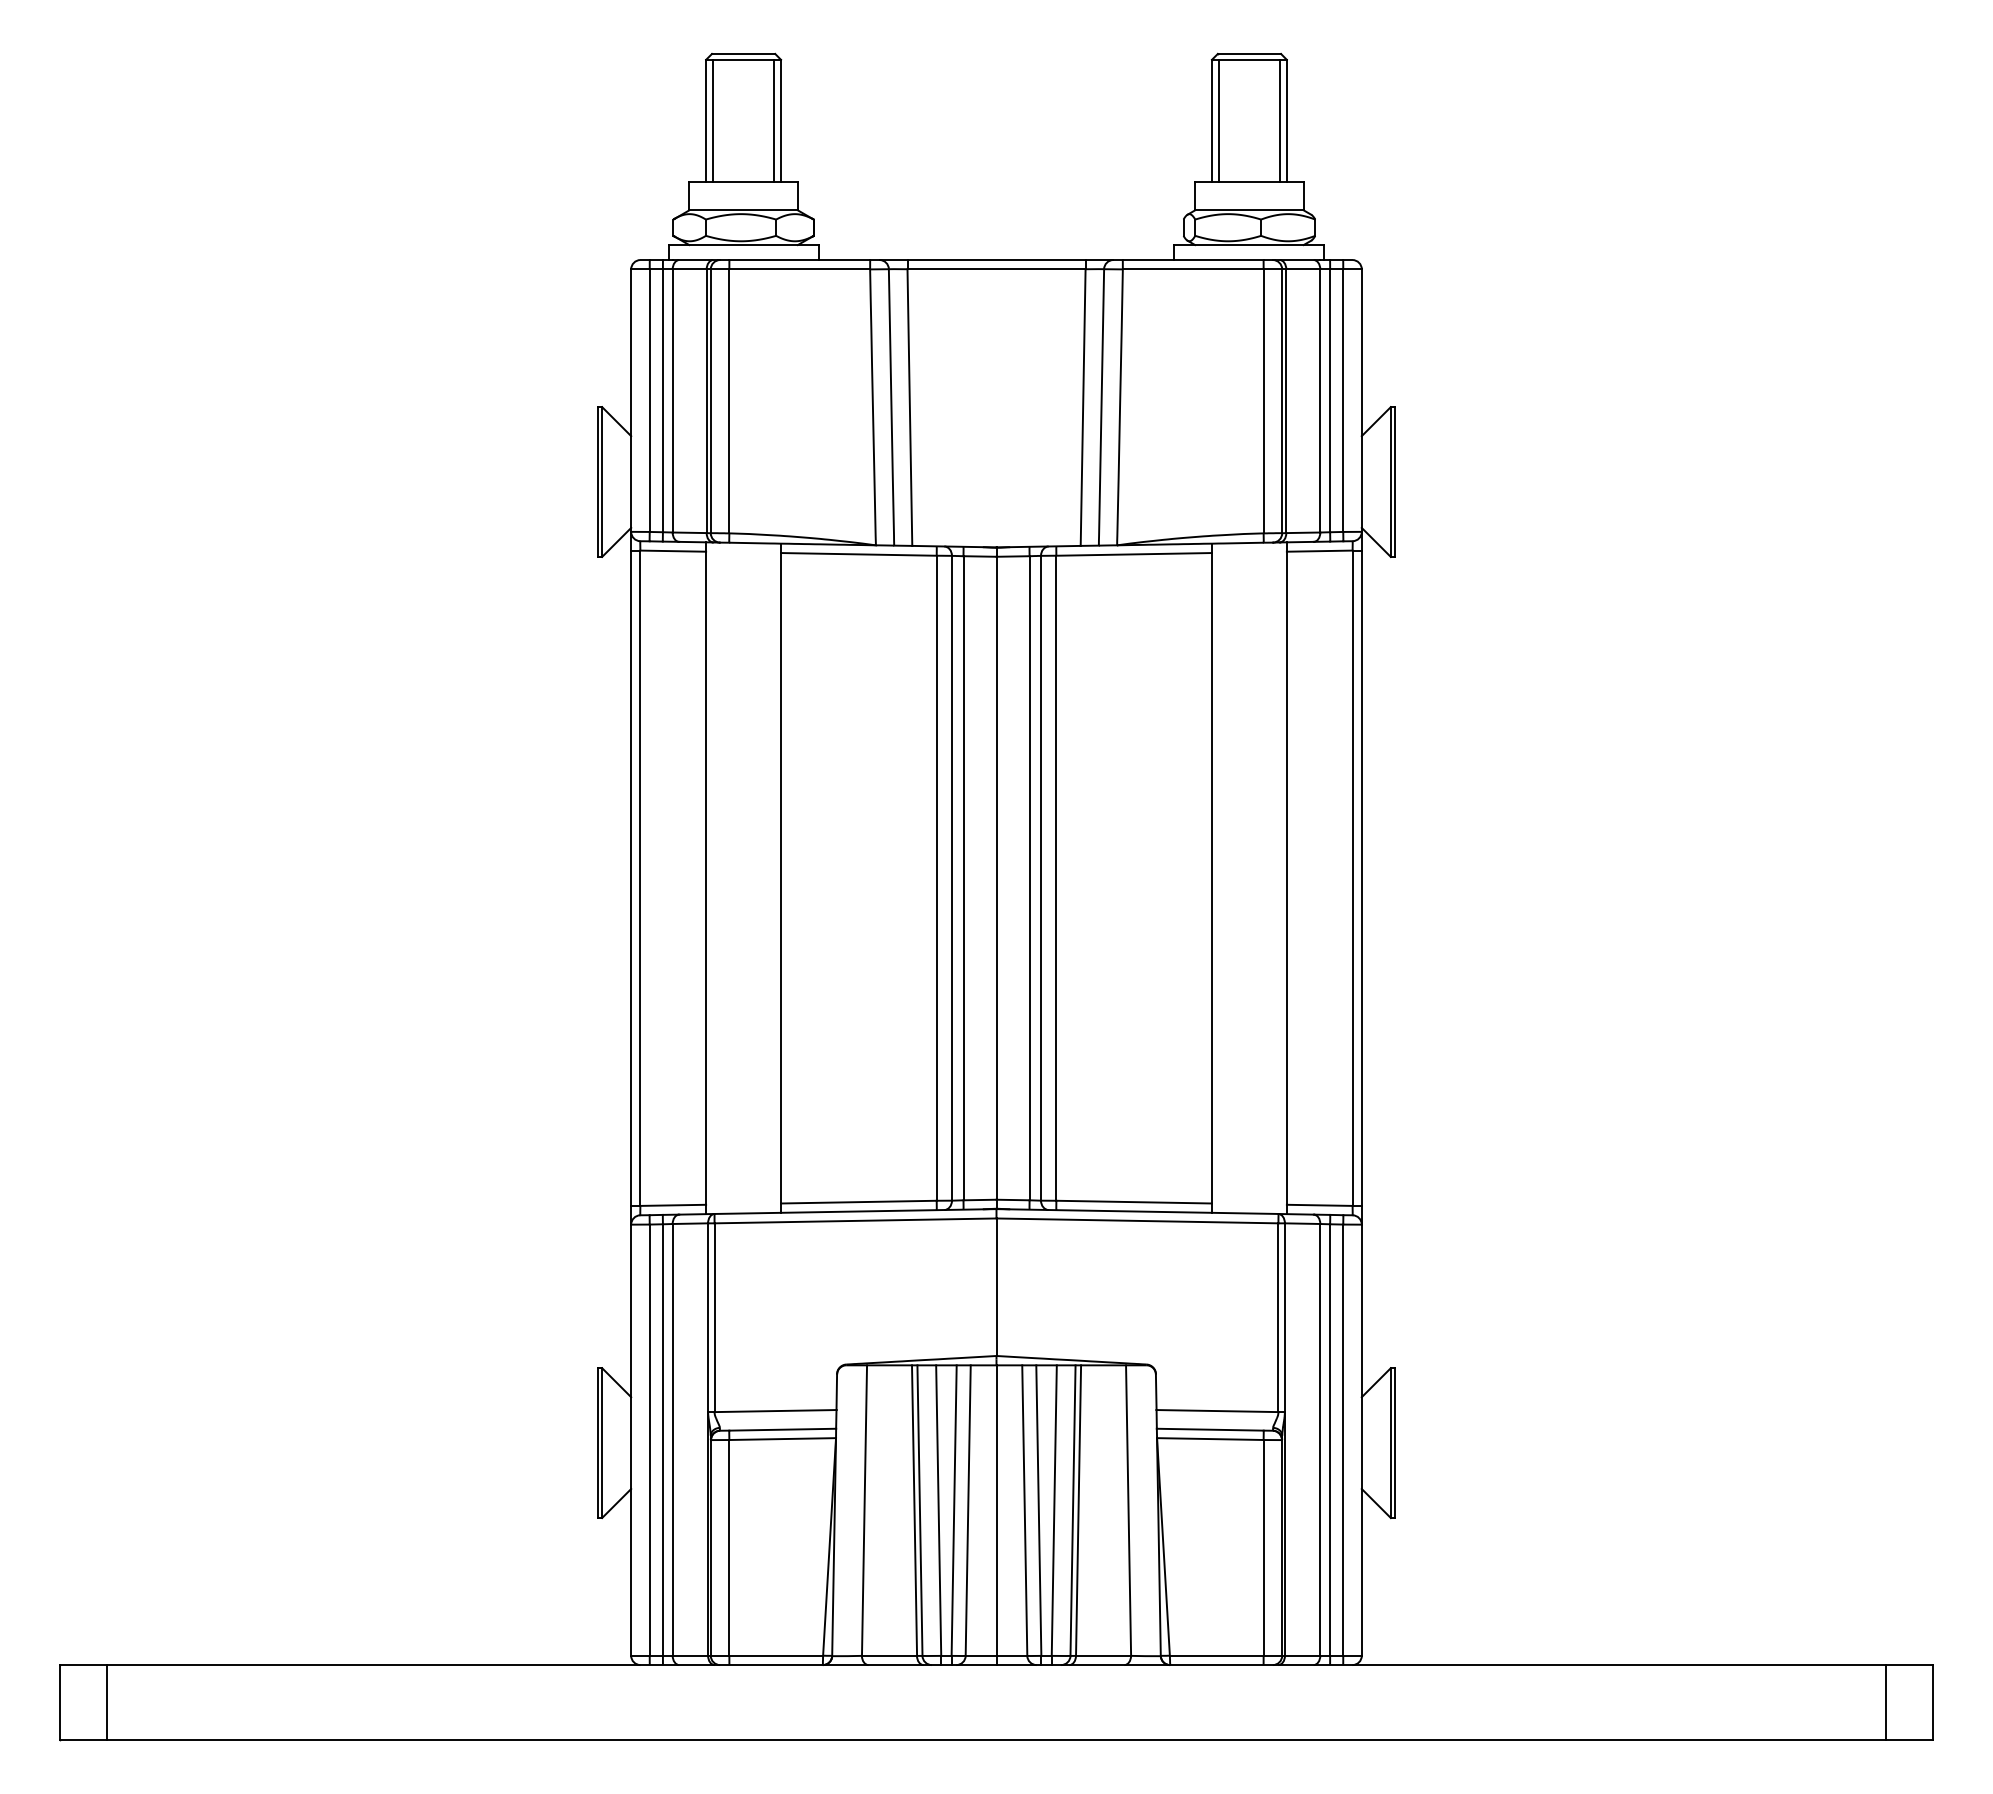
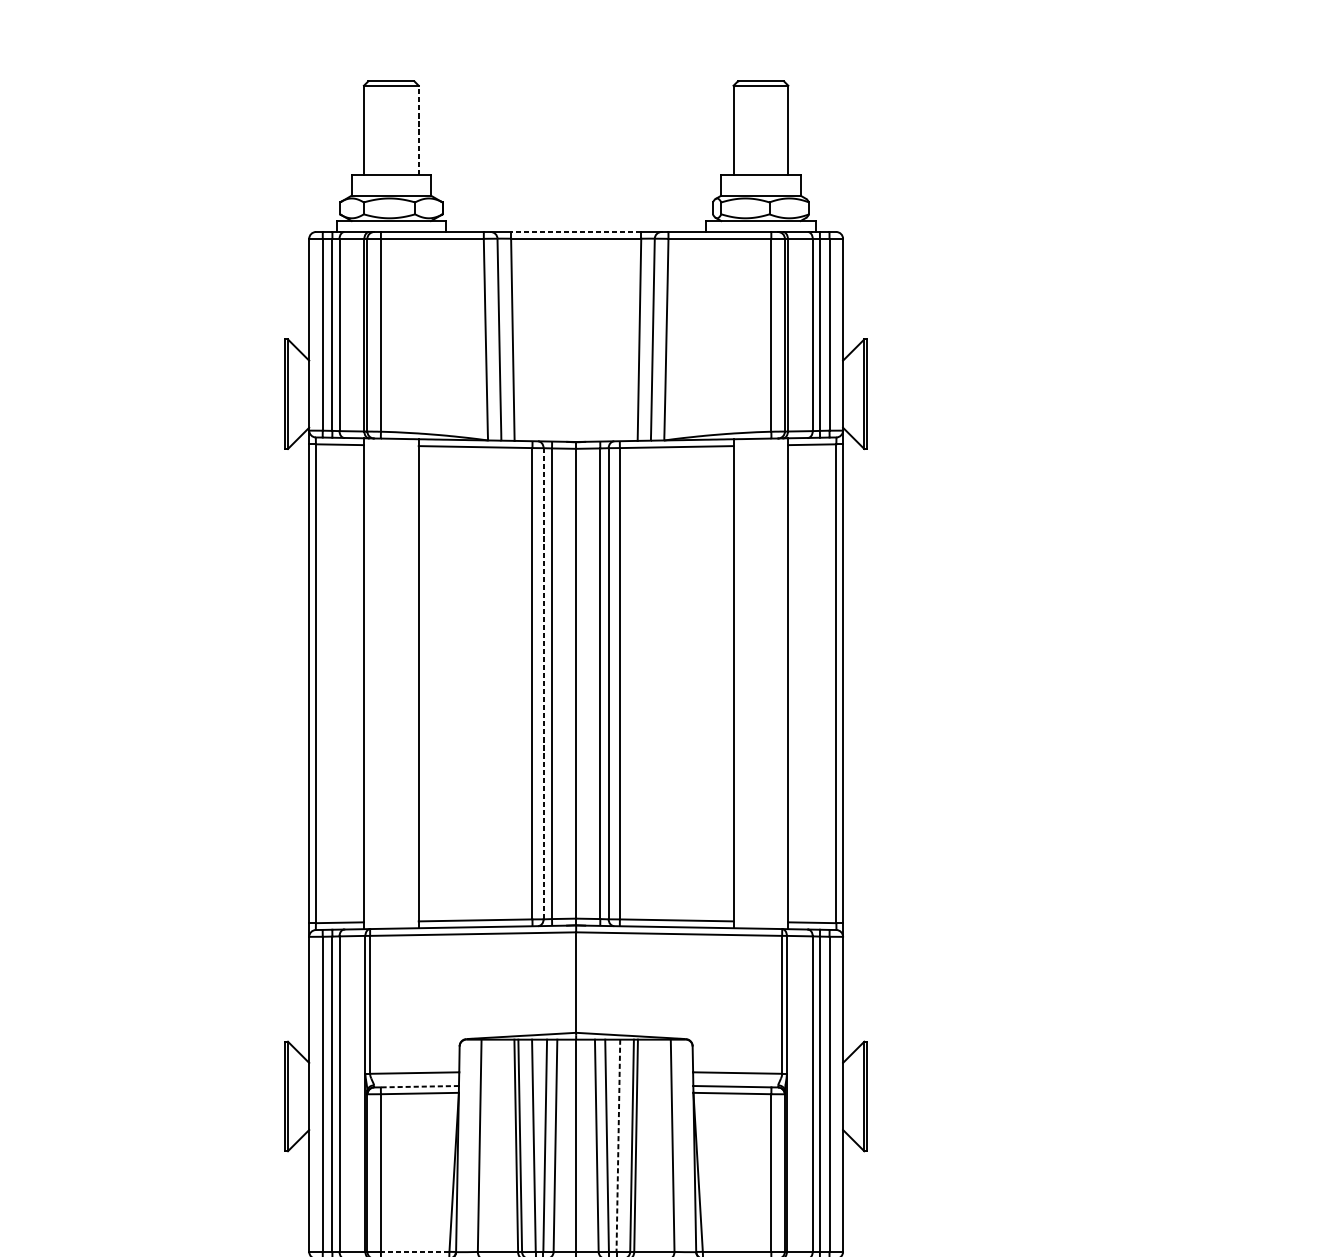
line: (713, 120) -> (369, 130), removed
line: (774, 120) -> (413, 130), removed
line: (781, 120) -> (419, 130), solid -> dashed
line: (1218, 120) -> (738, 130), removed
line: (1279, 120) -> (782, 130), removed
line: (996, 260) -> (576, 232), solid -> dashed
line: (952, 877) -> (544, 683), solid -> dashed
line: (782, 1429) -> (419, 1086), solid -> dashed
line: (1054, 1511) -> (618, 1146), solid -> dashed
line: (776, 1655) -> (415, 1251), solid -> dashed

